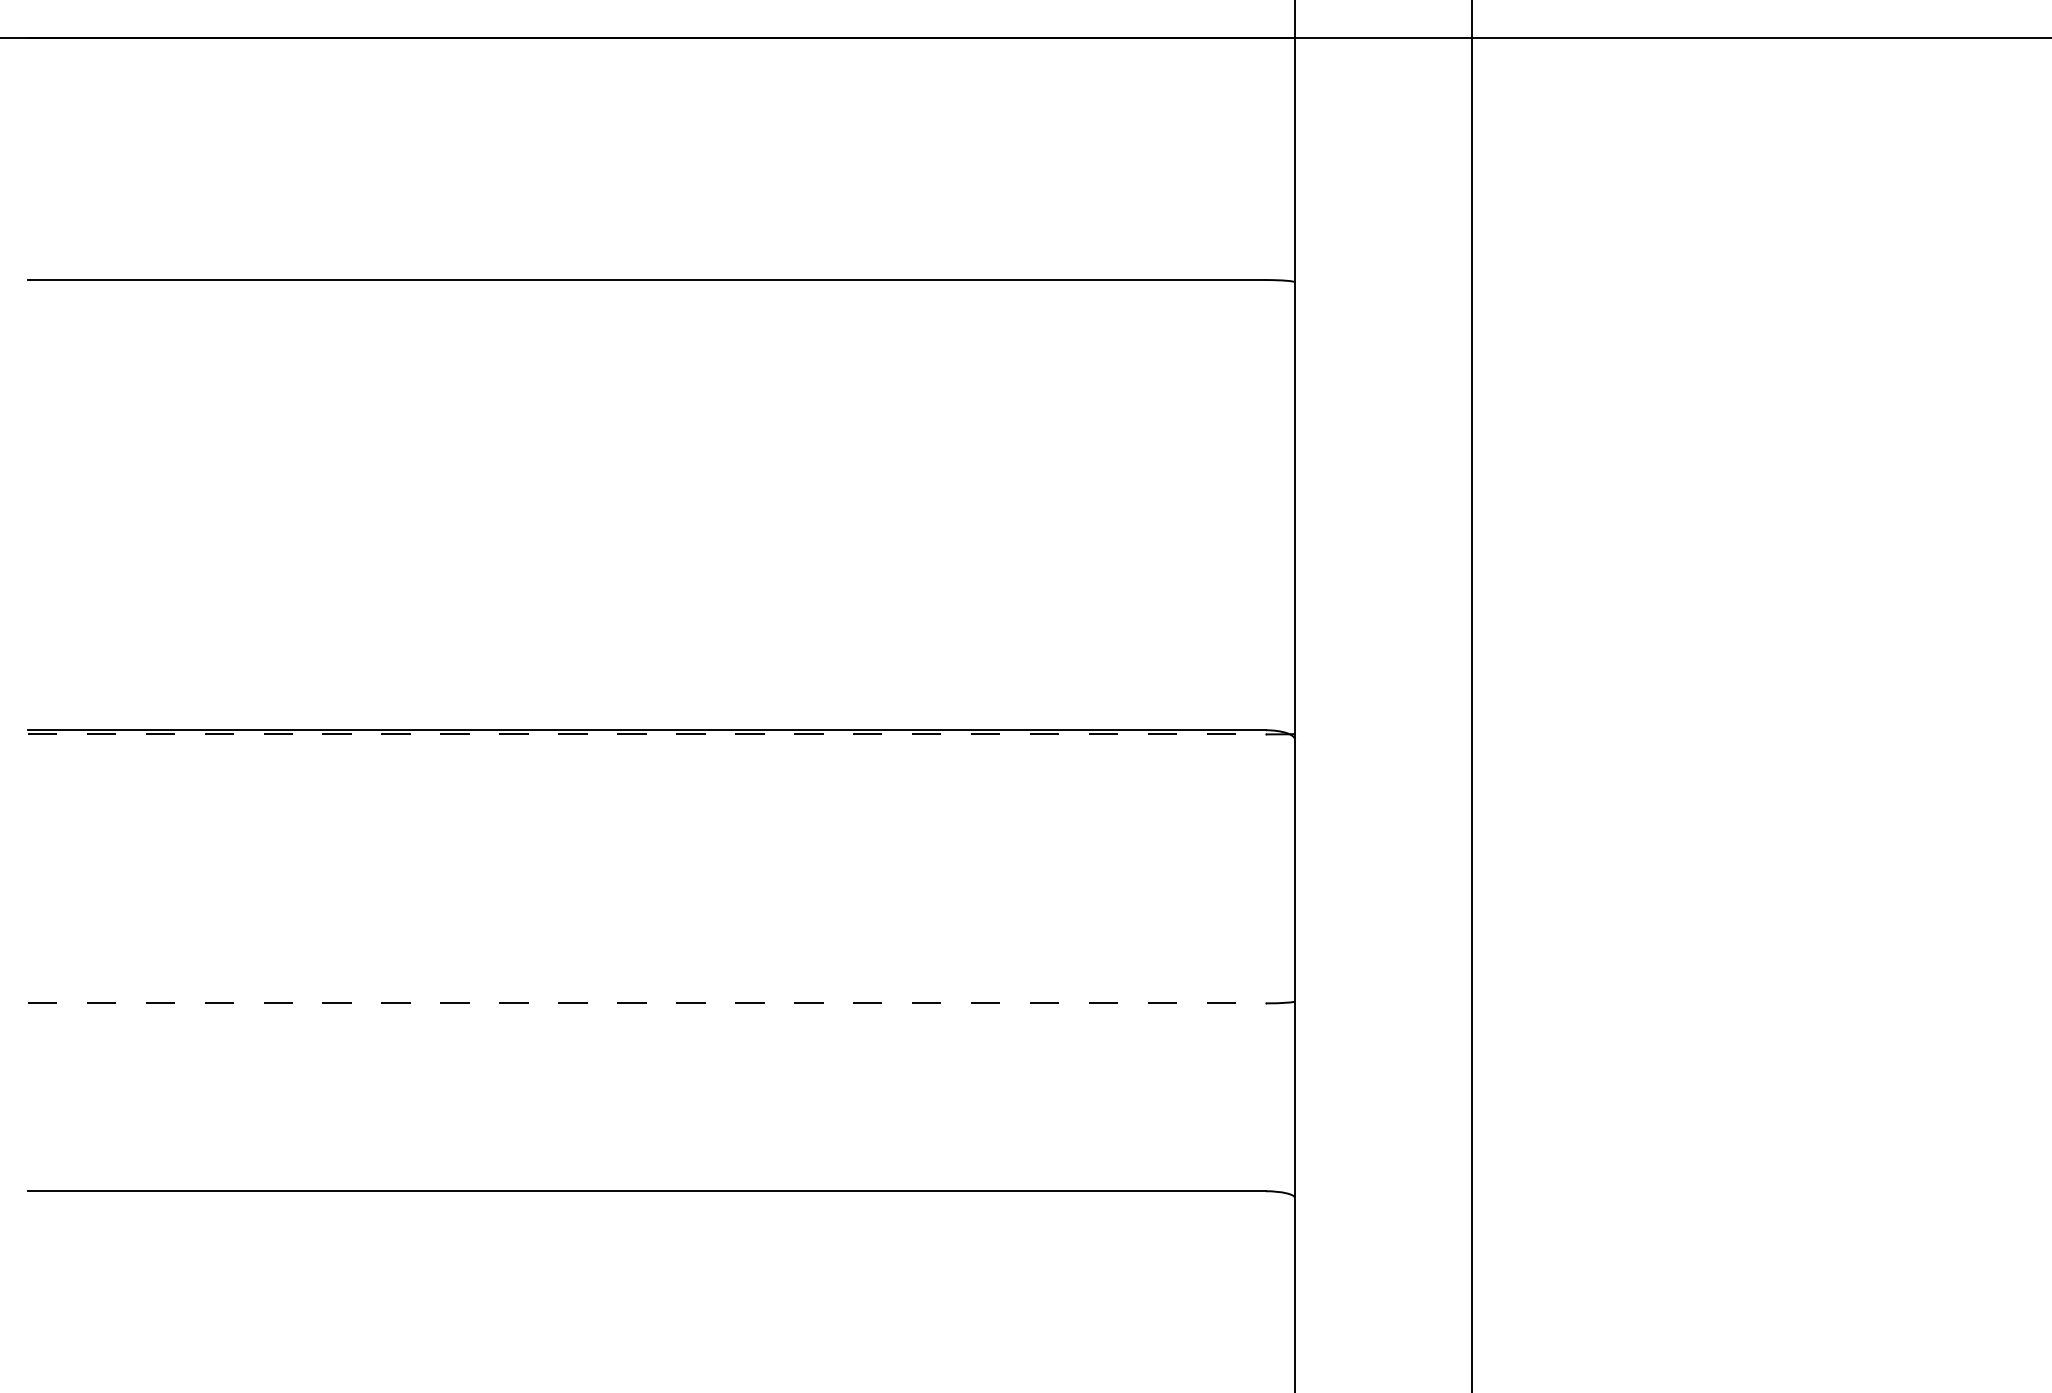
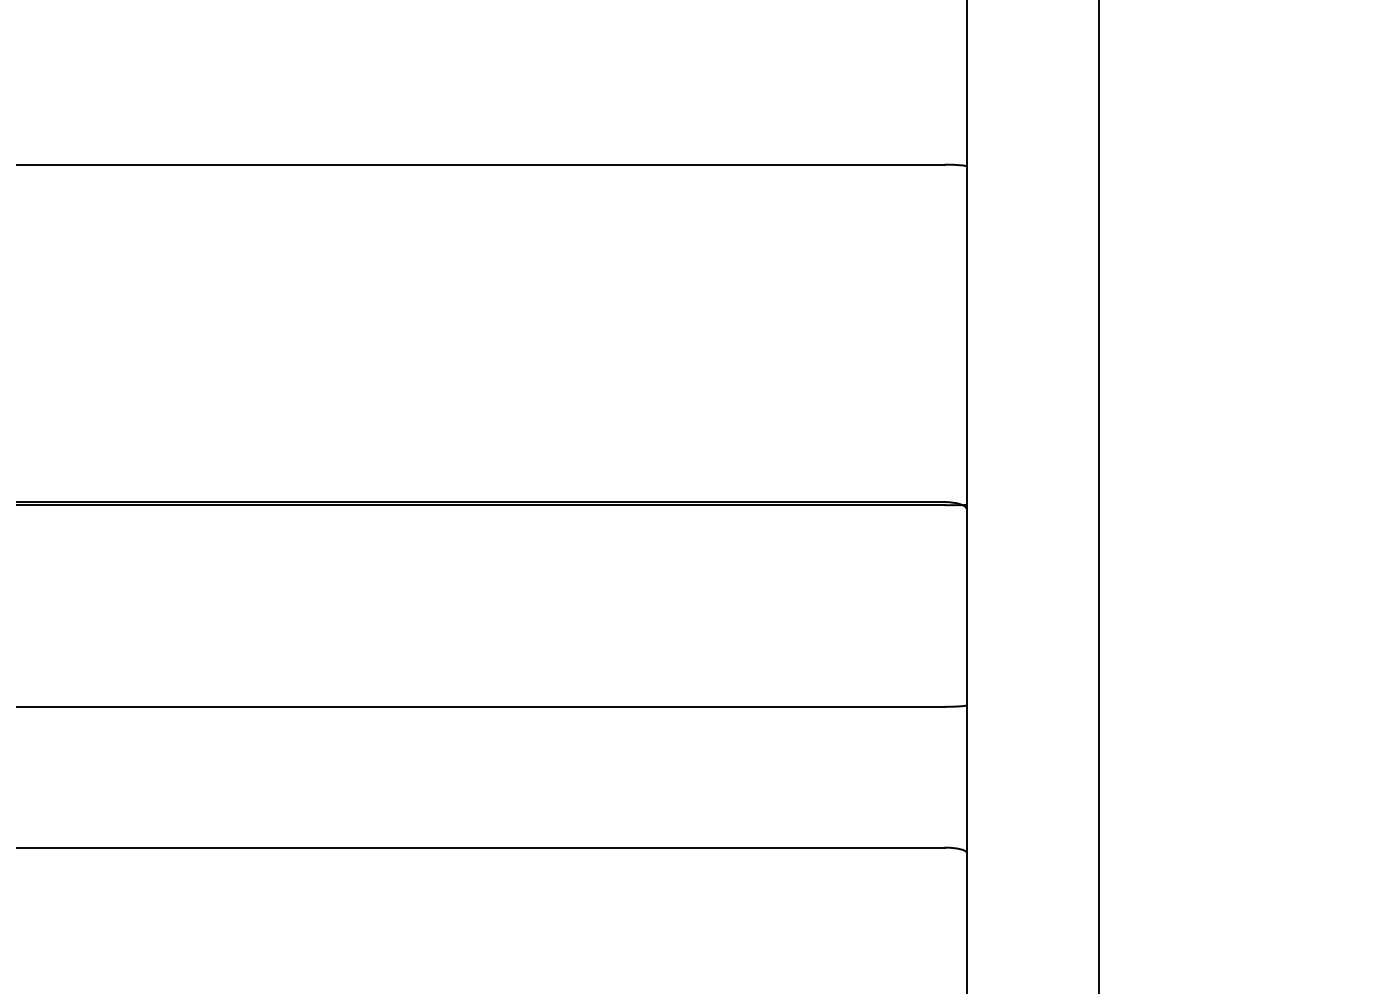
line: (646, 734) -> (480, 505), dashed -> solid
line: (646, 1003) -> (480, 706), dashed -> solid

